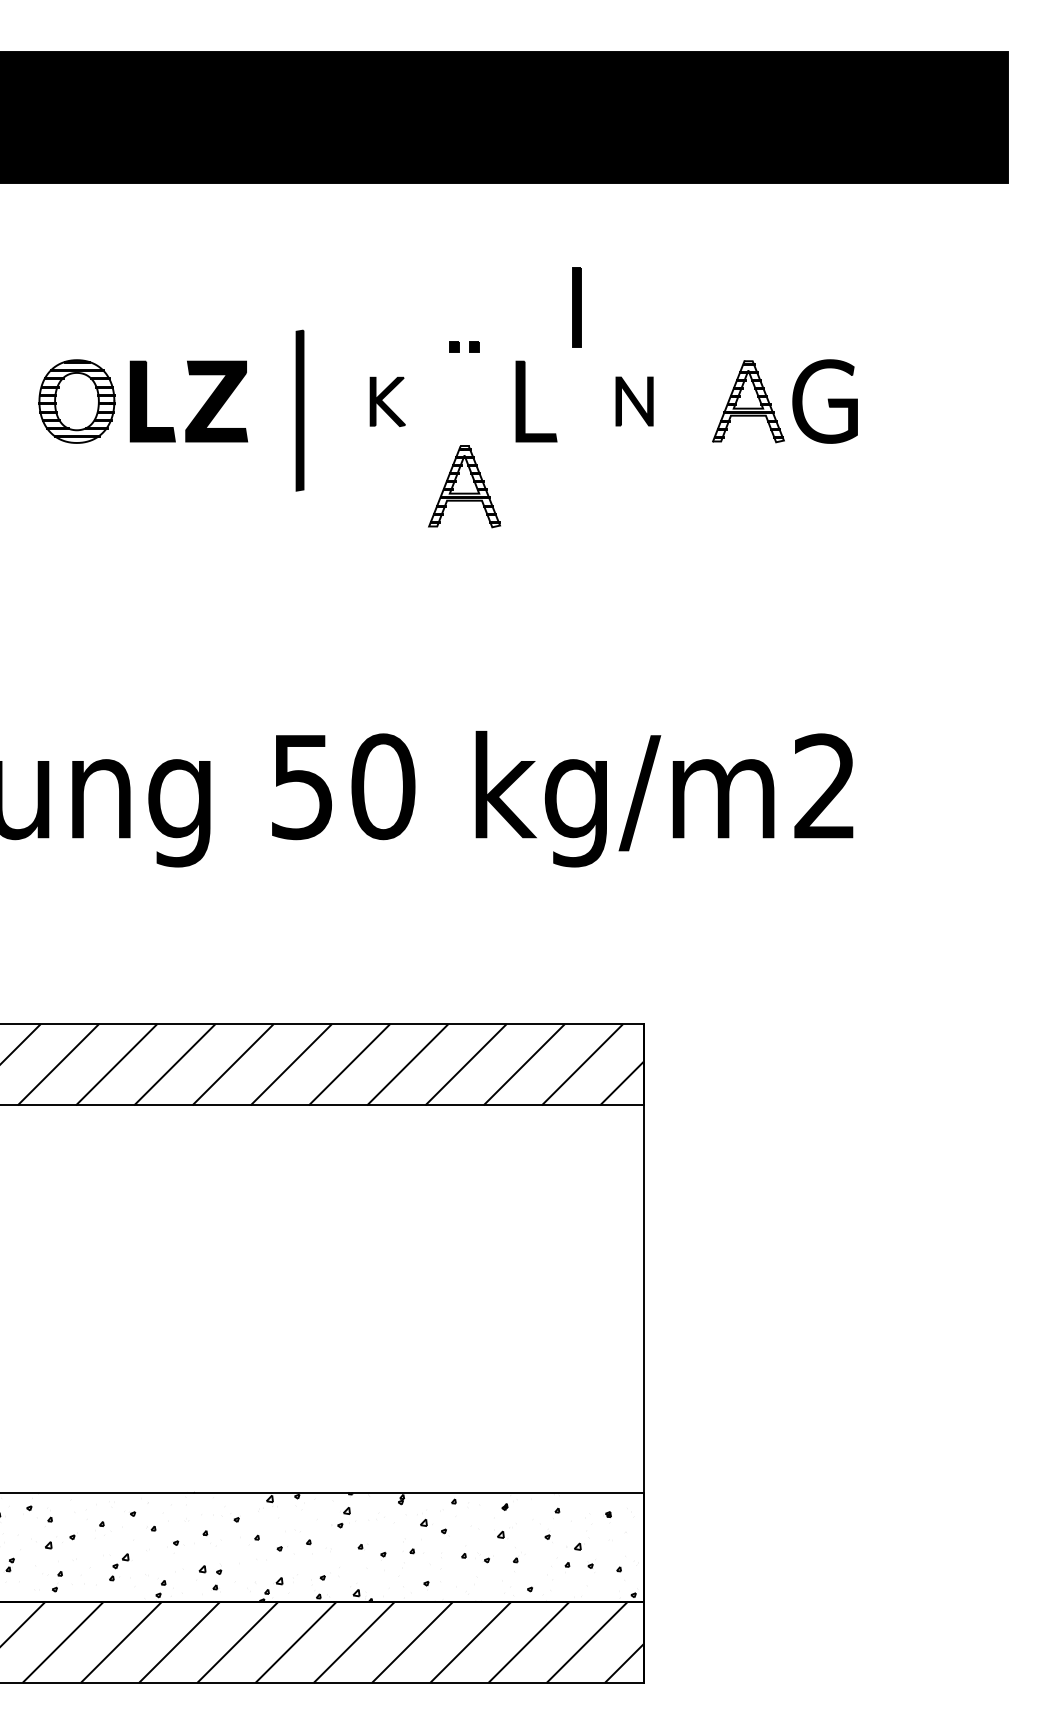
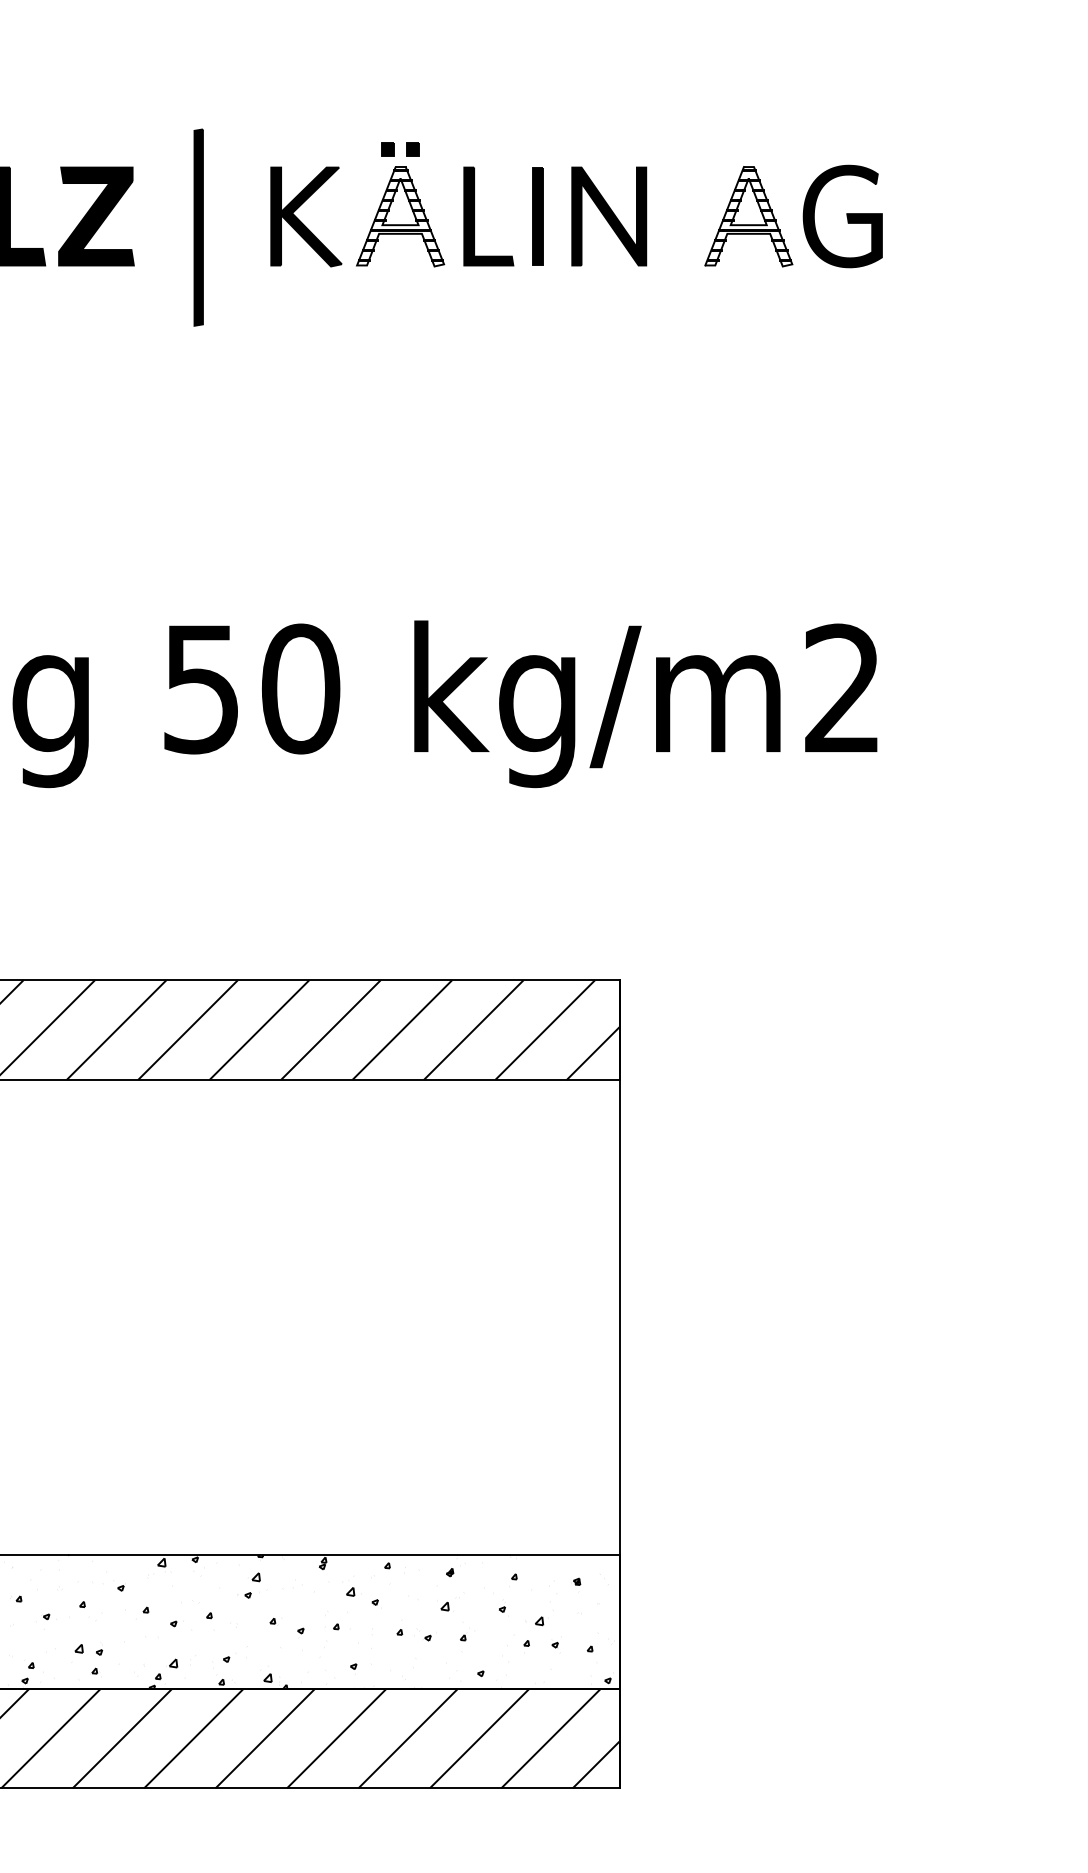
part: (576, 307) -> (537, 216), moved
part: (387, 401) -> (306, 216), size x1.67
part: (634, 401) -> (609, 216), size x1.67
part: (464, 486) -> (400, 216), moved

